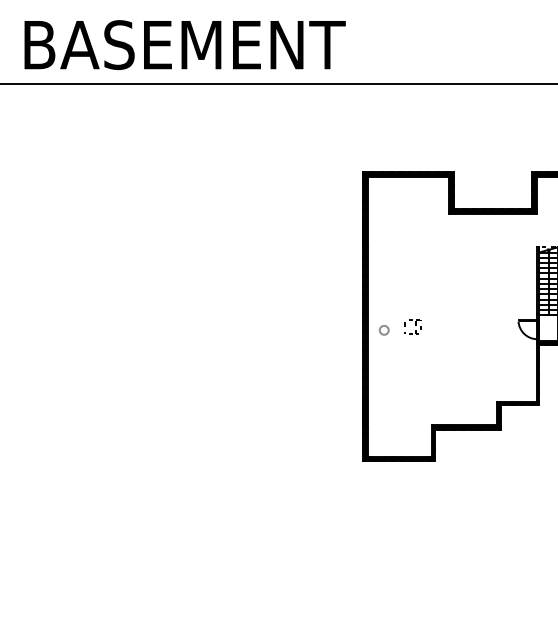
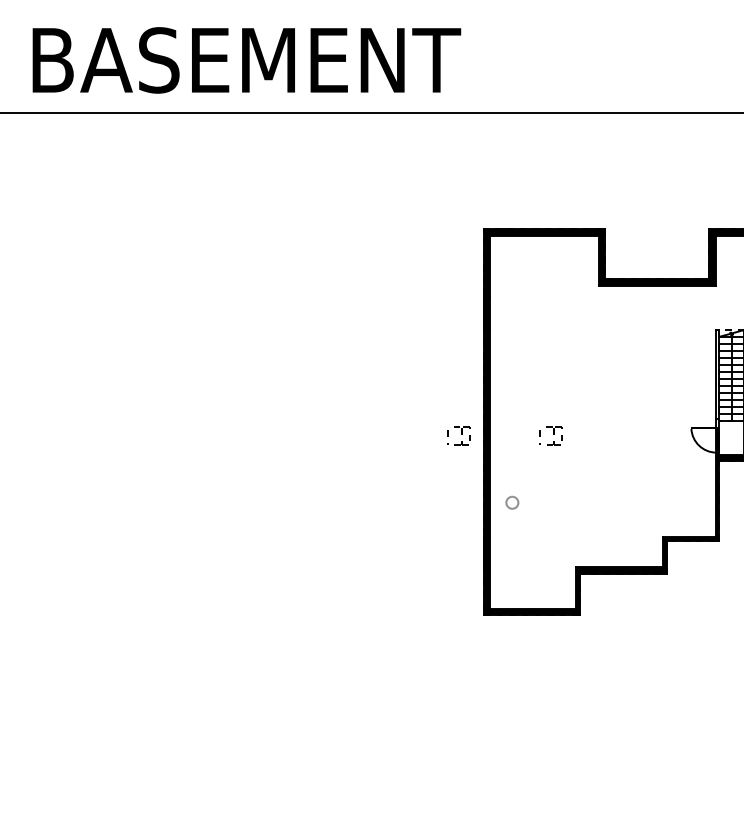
part: (343, 326) -> (458, 435), added
circle: (384, 330) -> (512, 502), moved

